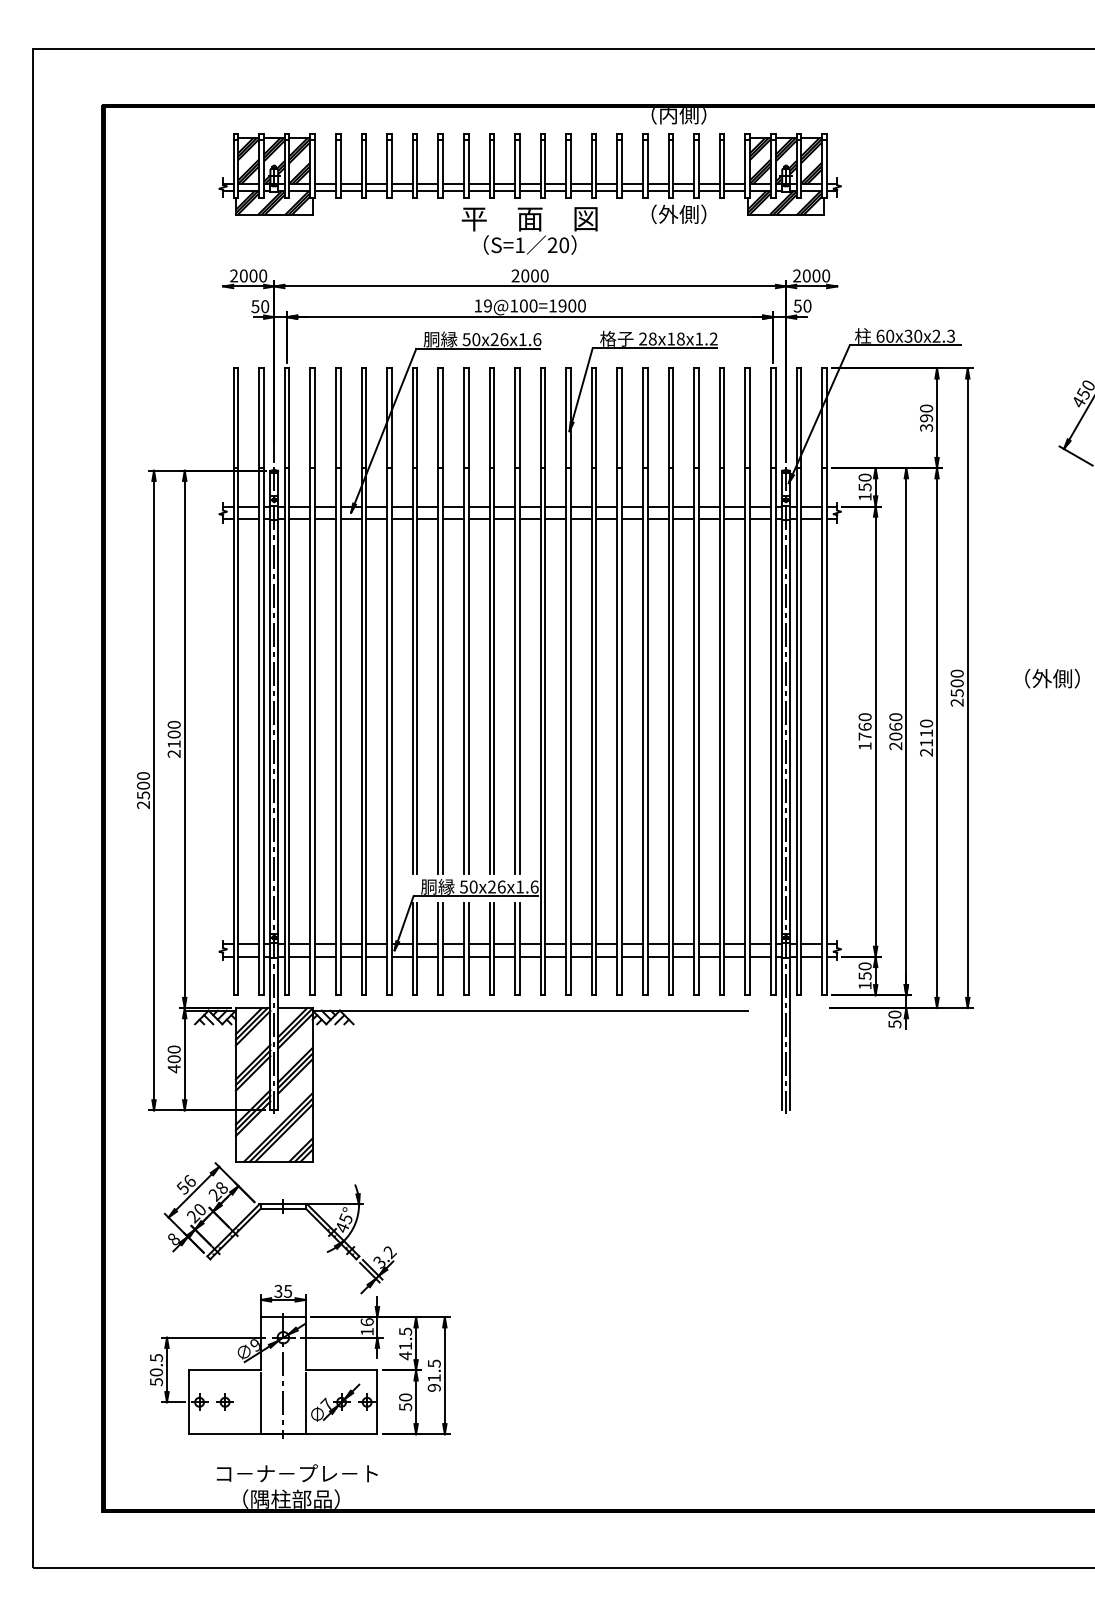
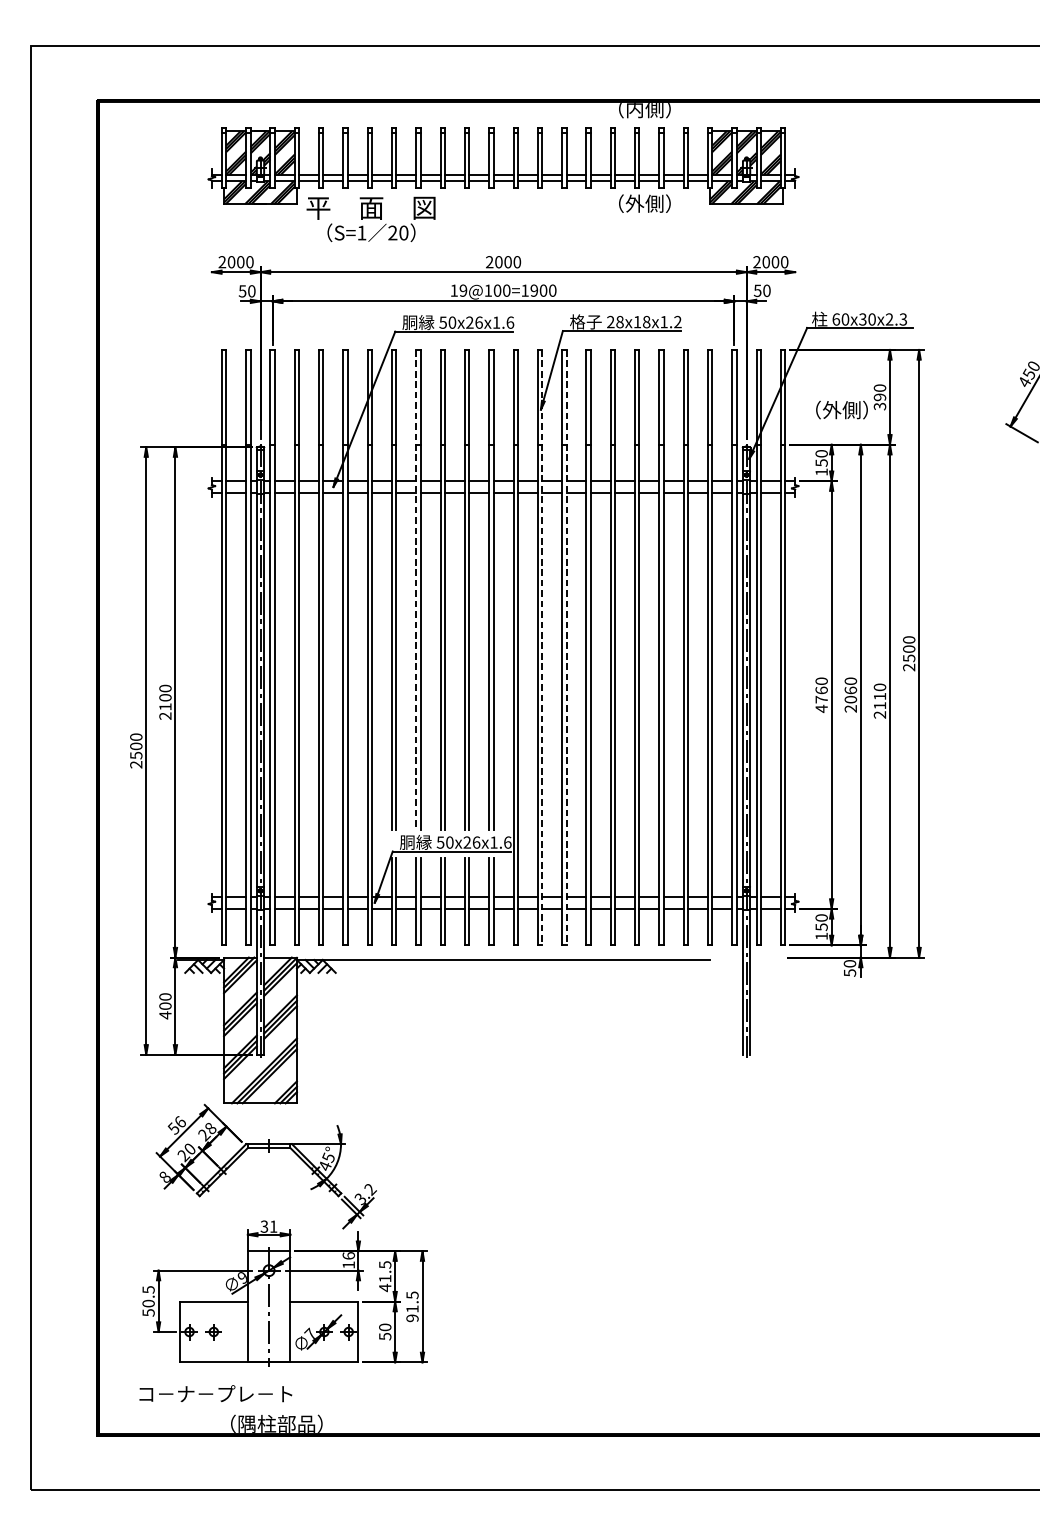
text: (529, 230) -> (370, 219), moved
line: (438, 621) -> (416, 590), solid -> dashed
text: (1052, 678) -> (841, 409), moved
line: (570, 682) -> (541, 648), solid -> dashed
line: (596, 682) -> (566, 648), solid -> dashed
text: (864, 746) -> (821, 709), 1760 -> 4760
text: (288, 1291) -> (274, 1226), 35 -> 31
text: (297, 1473) -> (216, 1393), moved

